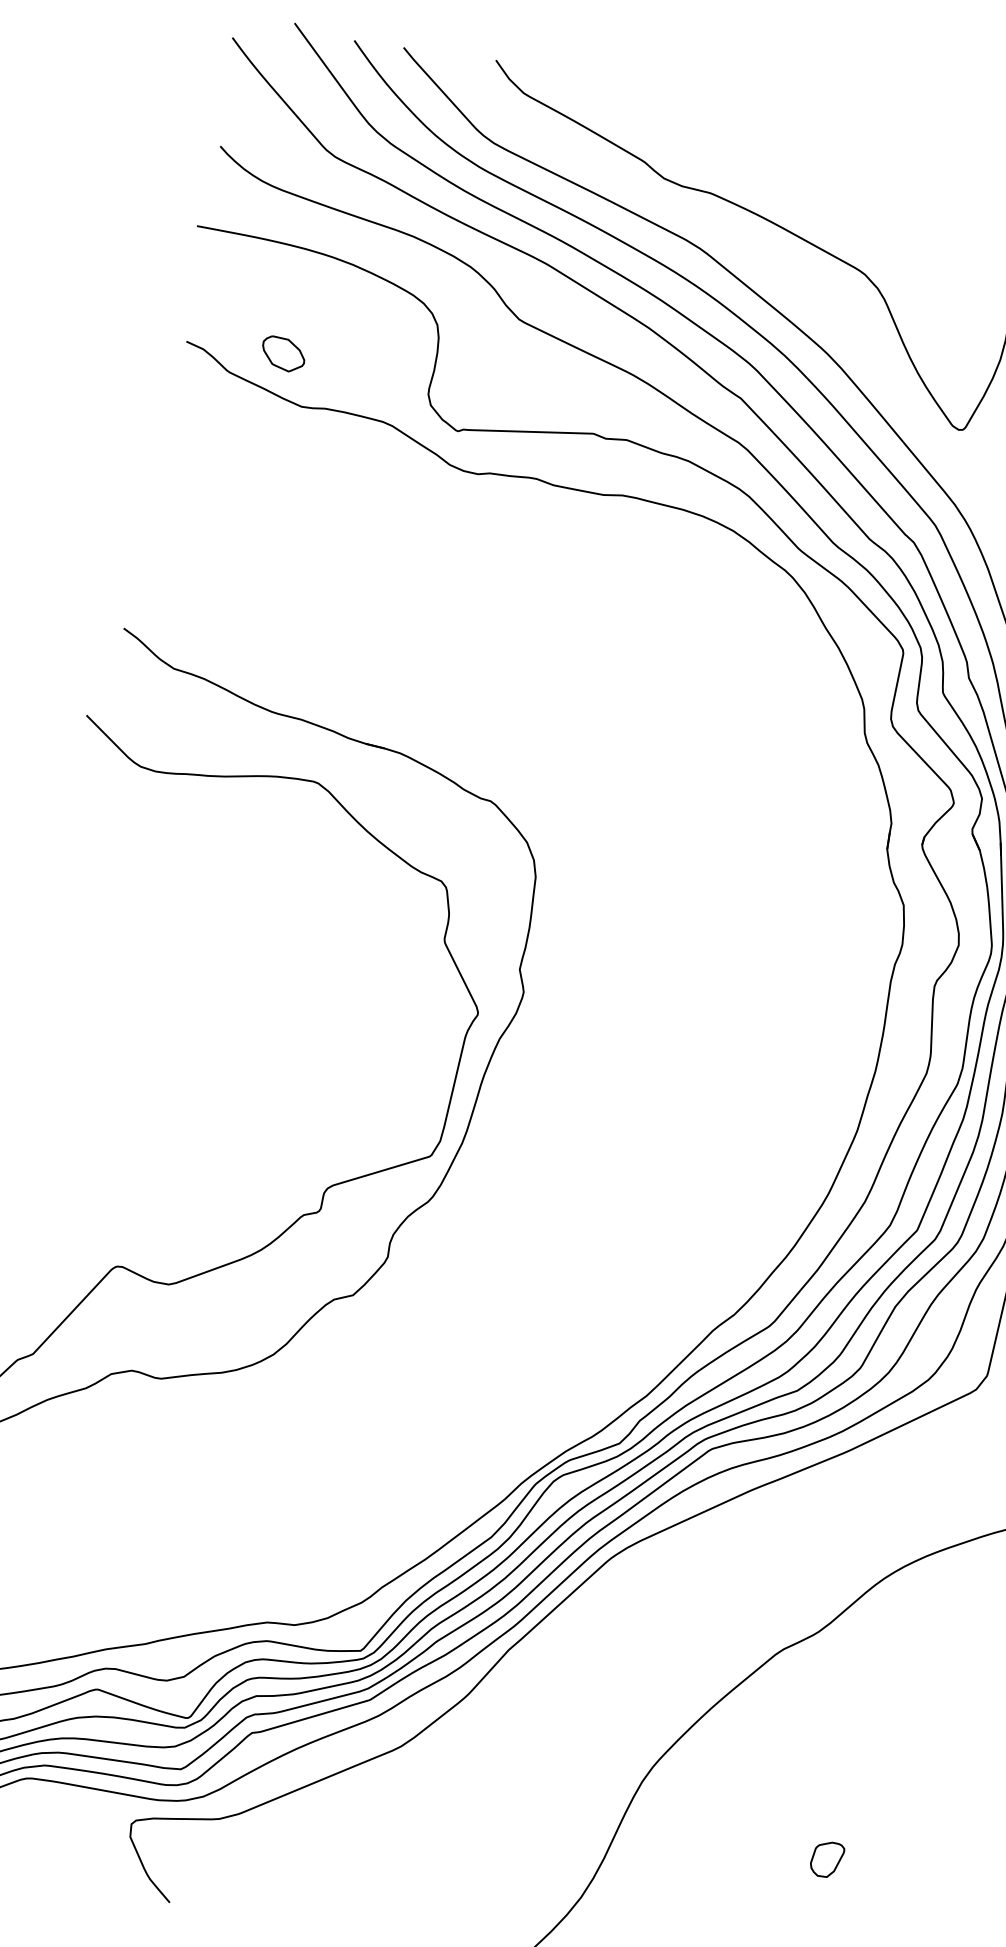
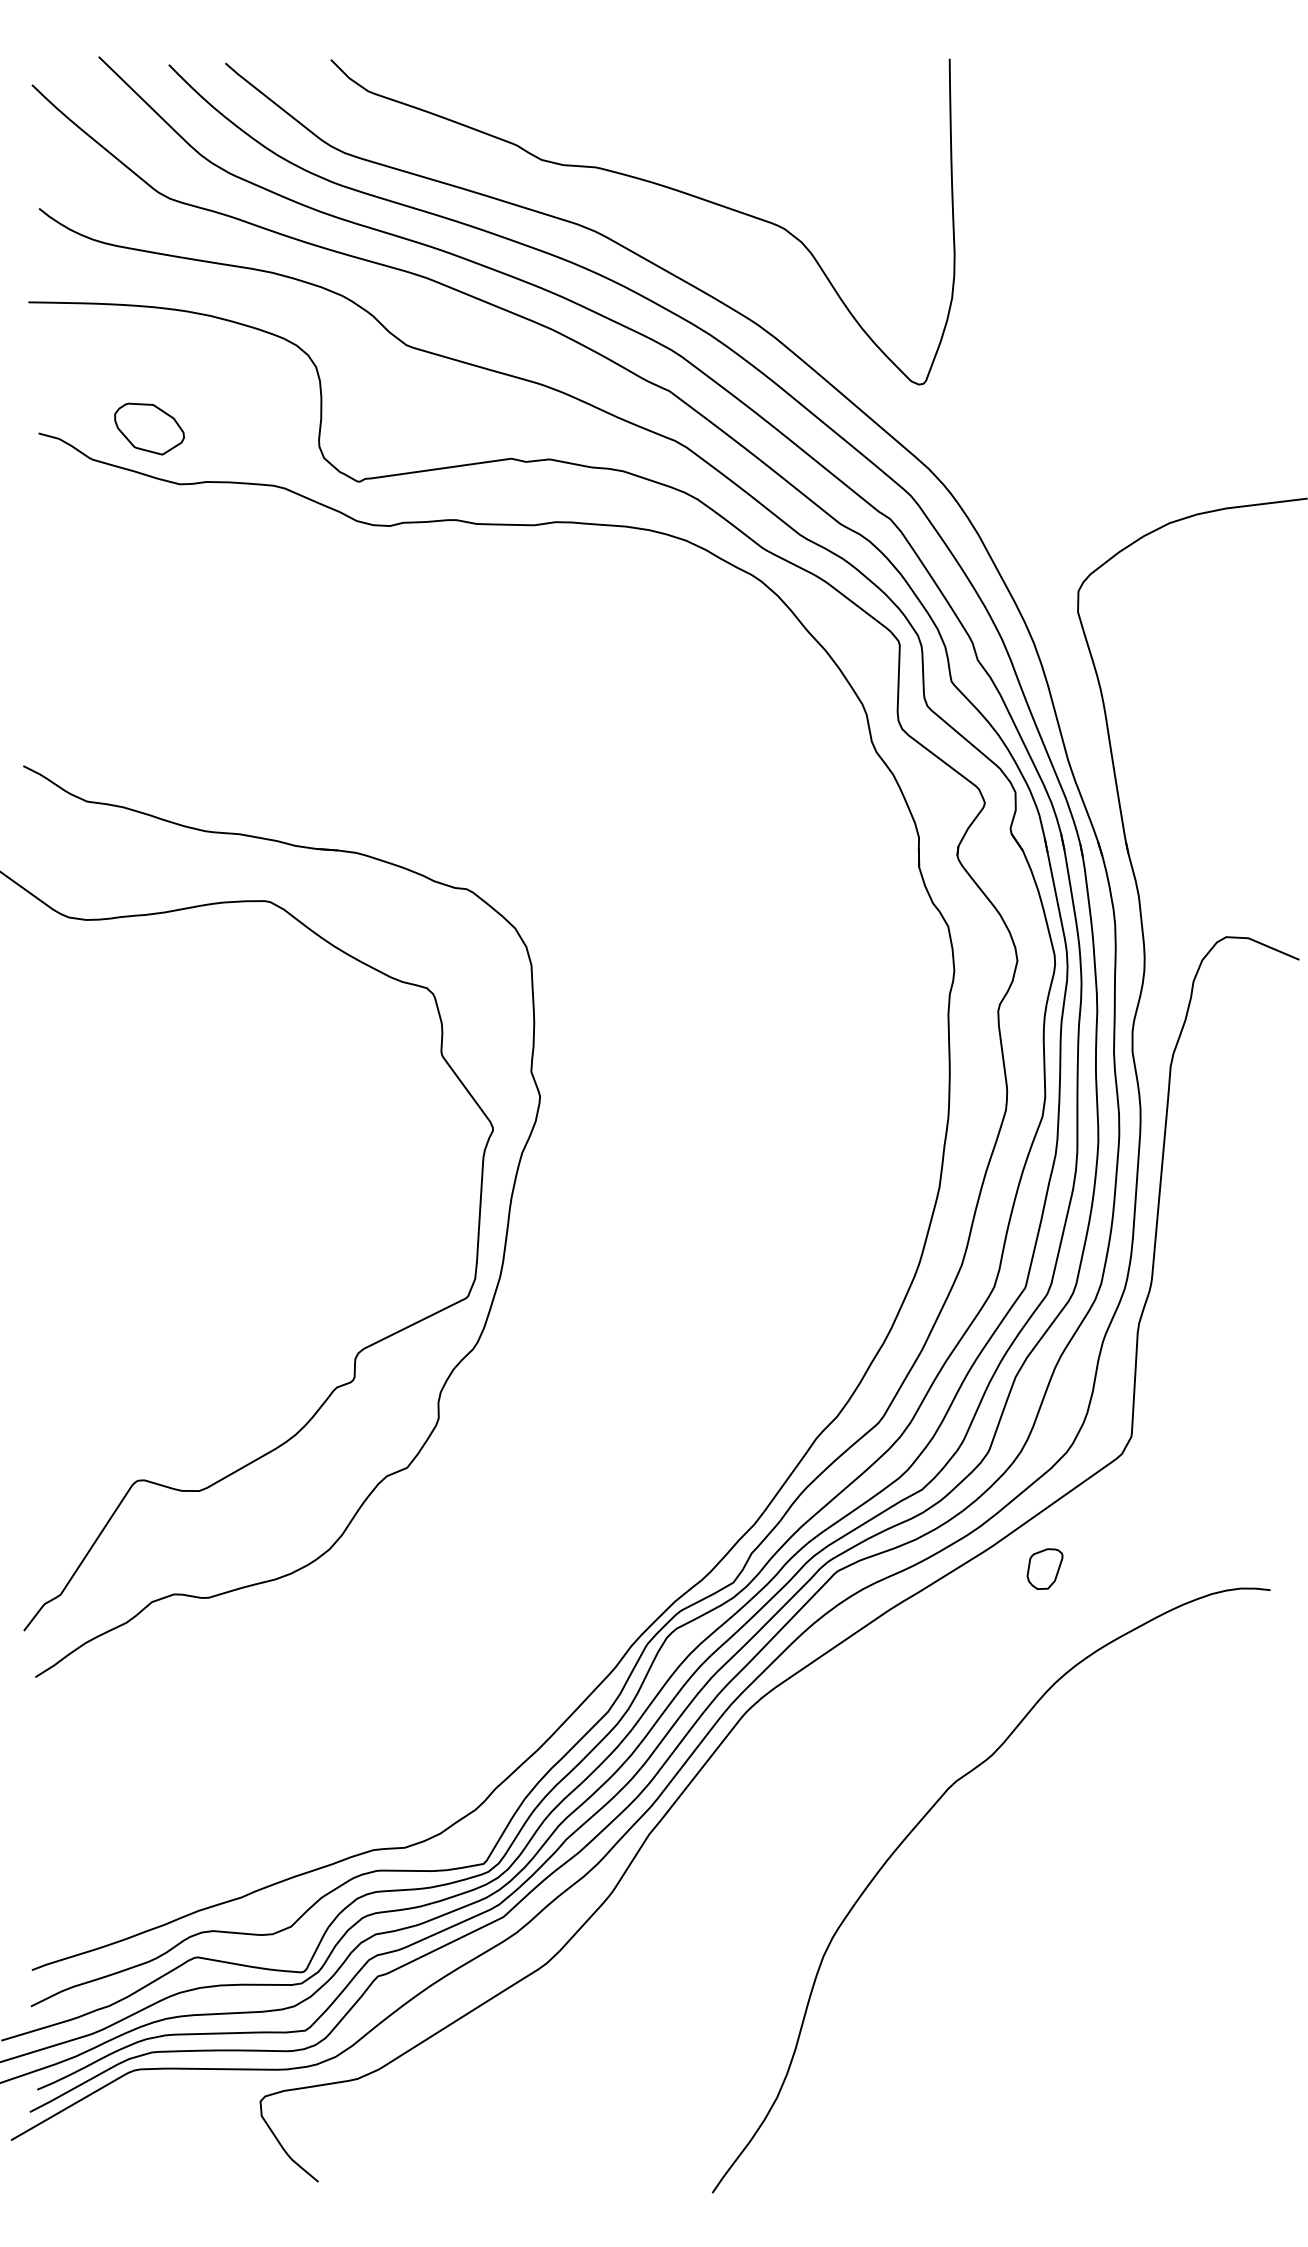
part: (283, 354) -> (149, 429), size x1.4
part: (826, 1858) -> (1044, 1568), moved

